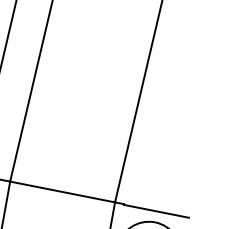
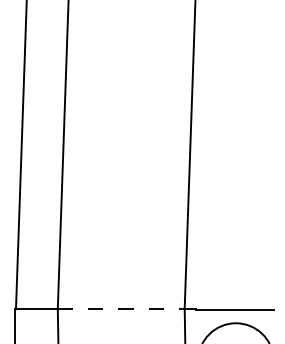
line: (62, 192) -> (121, 309), solid -> dashed

